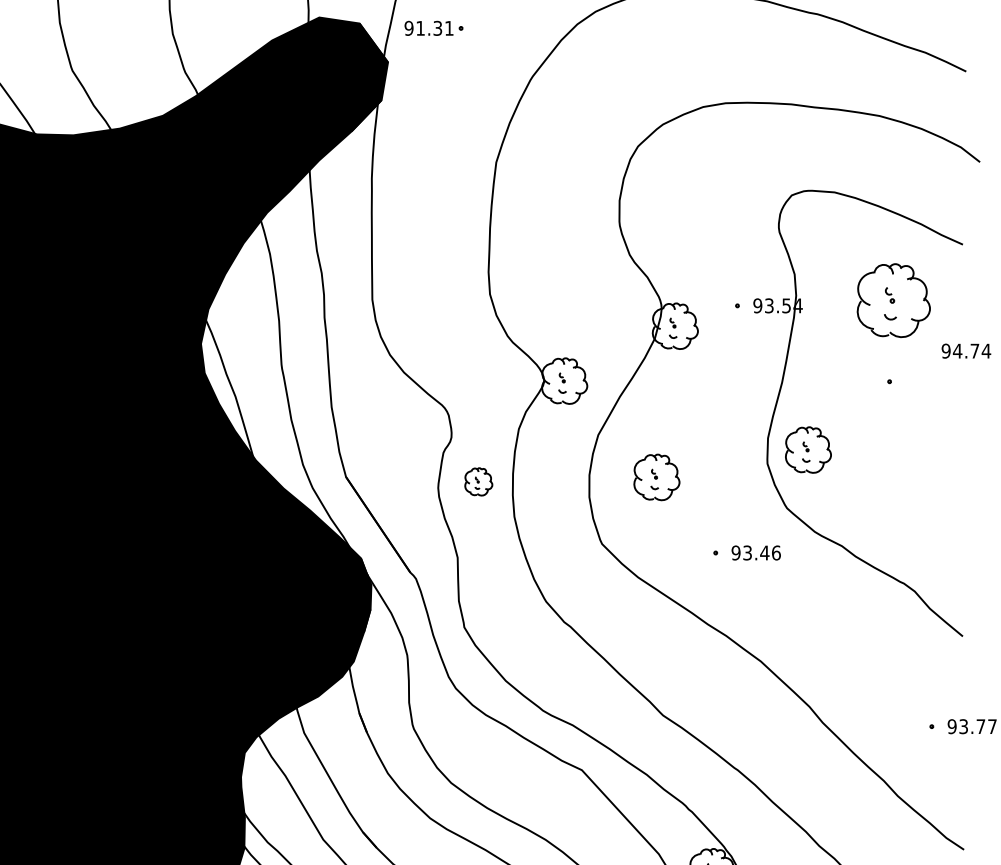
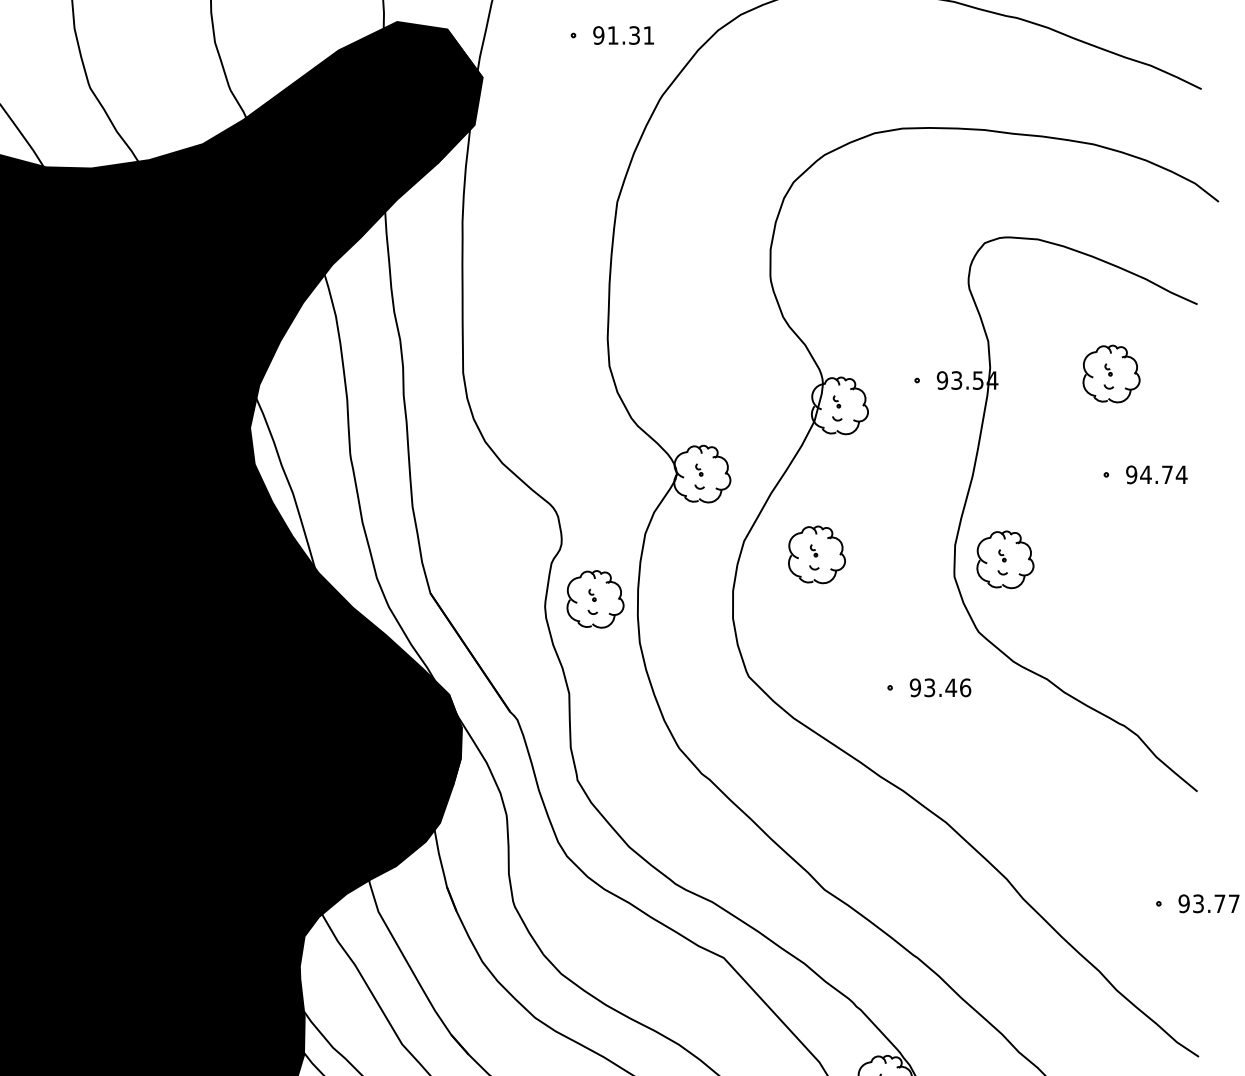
text: (428, 28) -> (623, 35), moved
part: (893, 300) -> (1111, 373), size x0.62
text: (966, 350) -> (1156, 474), moved
part: (656, 477) -> (816, 554), moved
part: (478, 481) -> (595, 599), size x1.67

